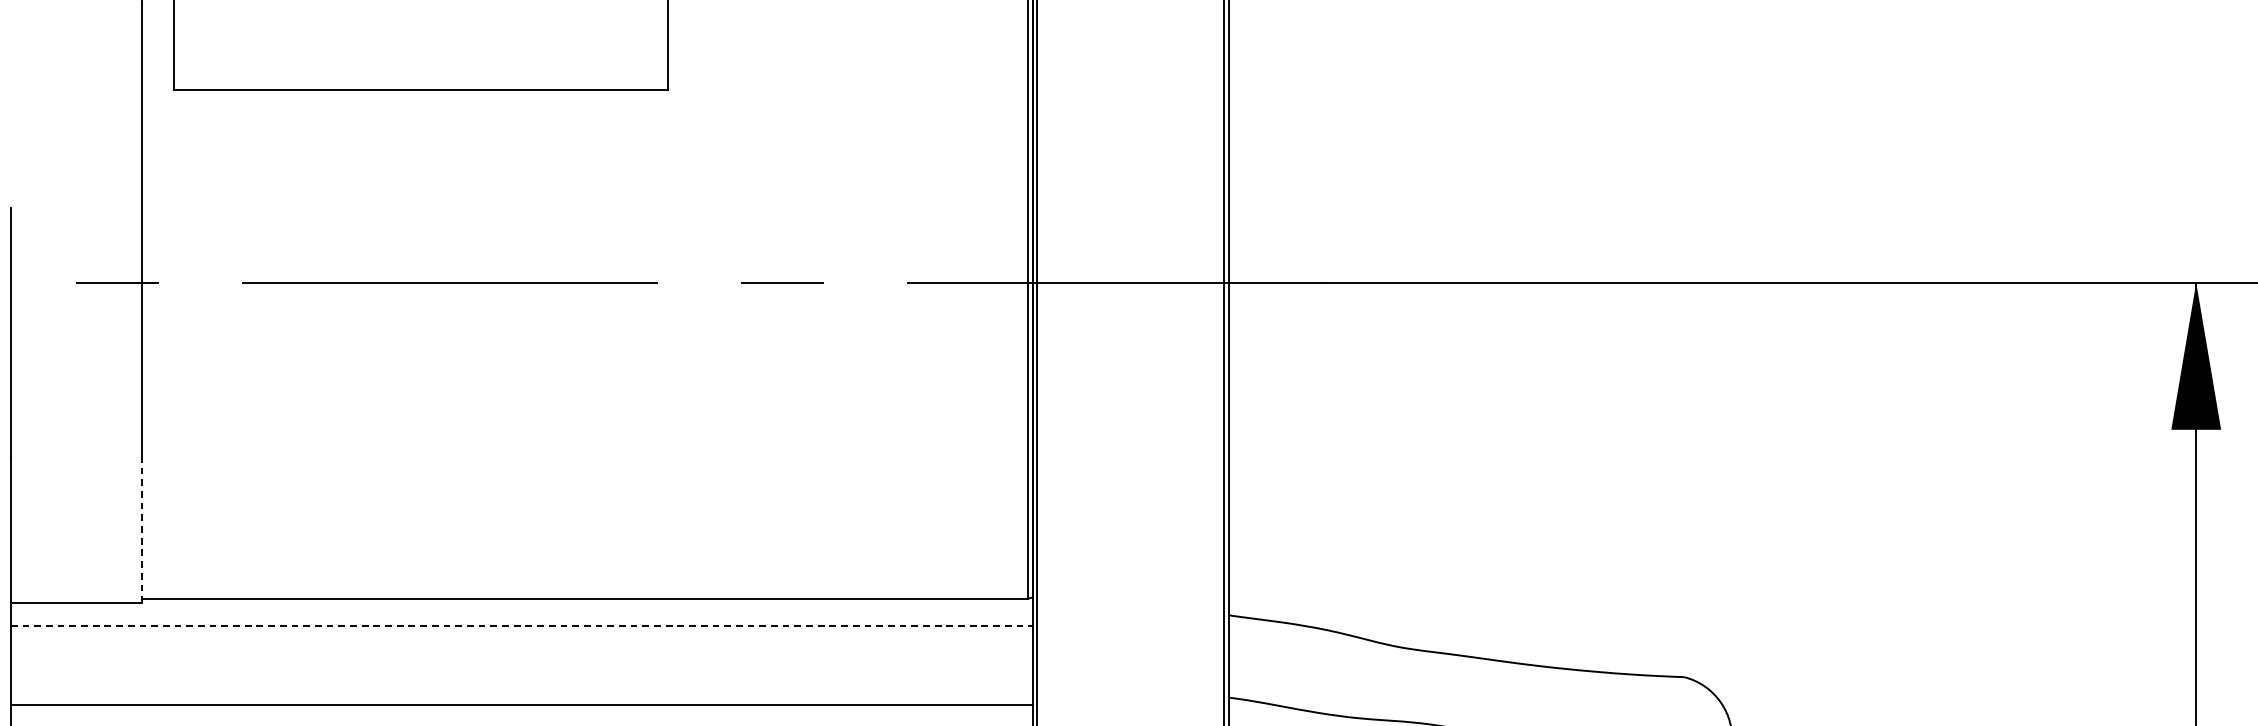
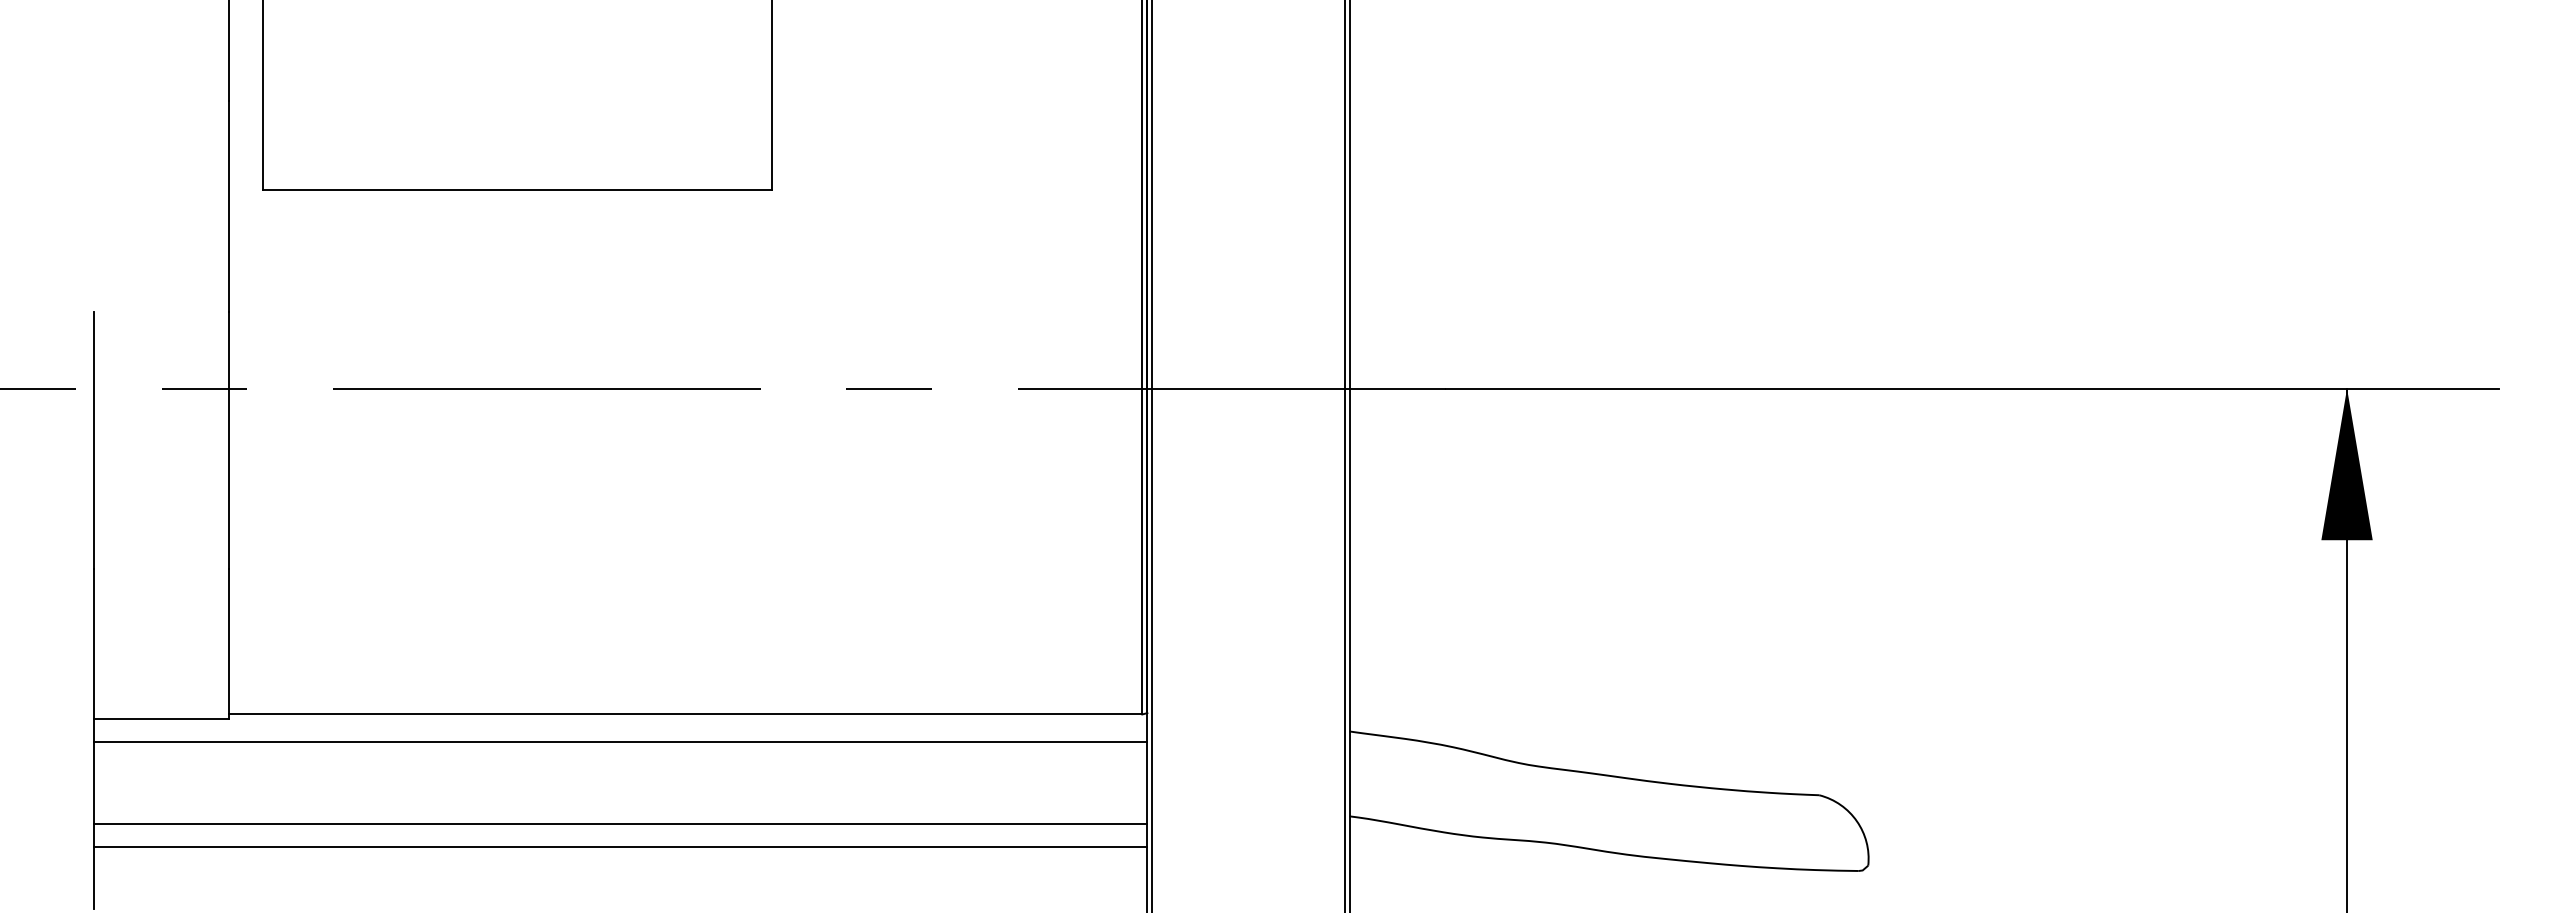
line: (141, 529) -> (228, 643), dashed -> solid
line: (521, 625) -> (620, 742), dashed -> solid

